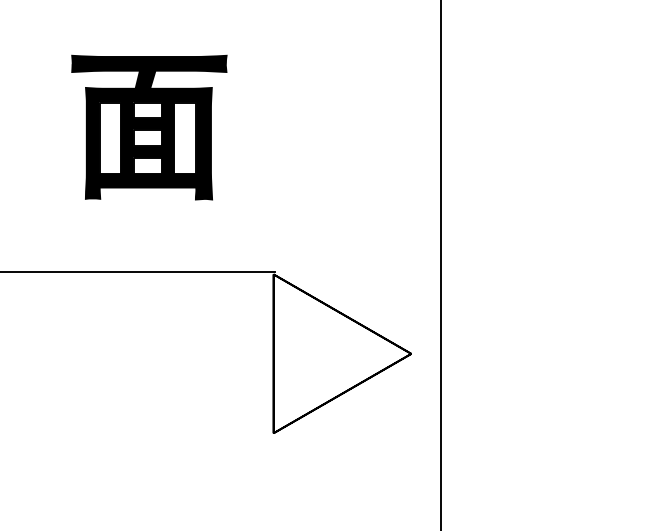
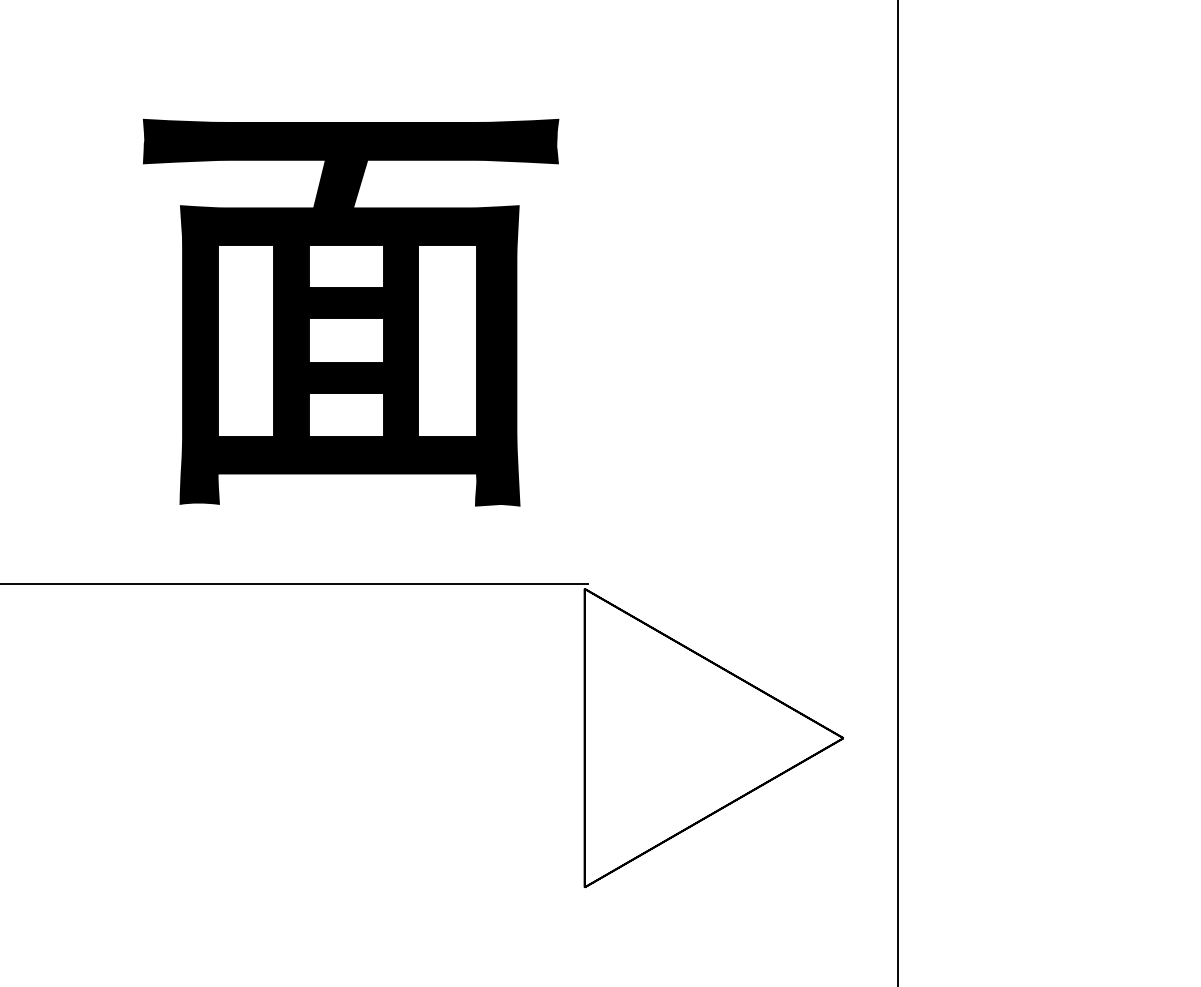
part: (149, 127) -> (351, 312), size x1.43

